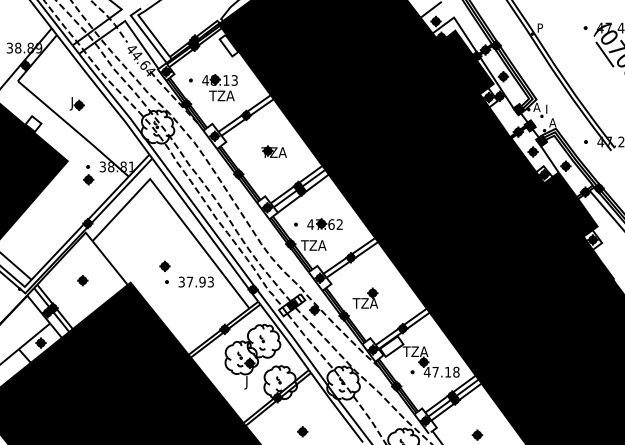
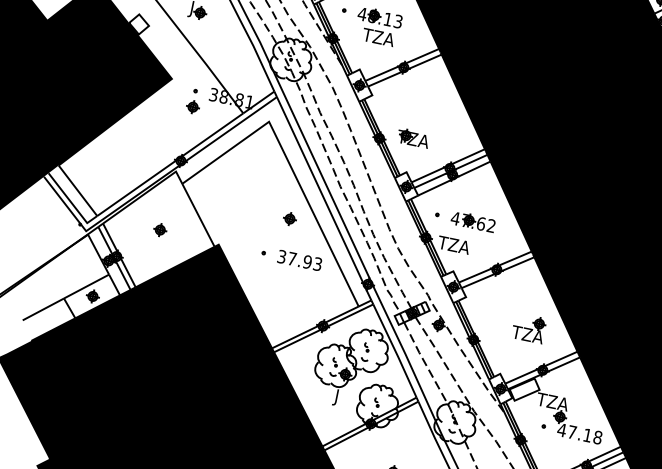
part: (273, 151) -> (412, 137), moved
part: (164, 265) -> (289, 217), moved
part: (365, 297) -> (529, 327), moved

